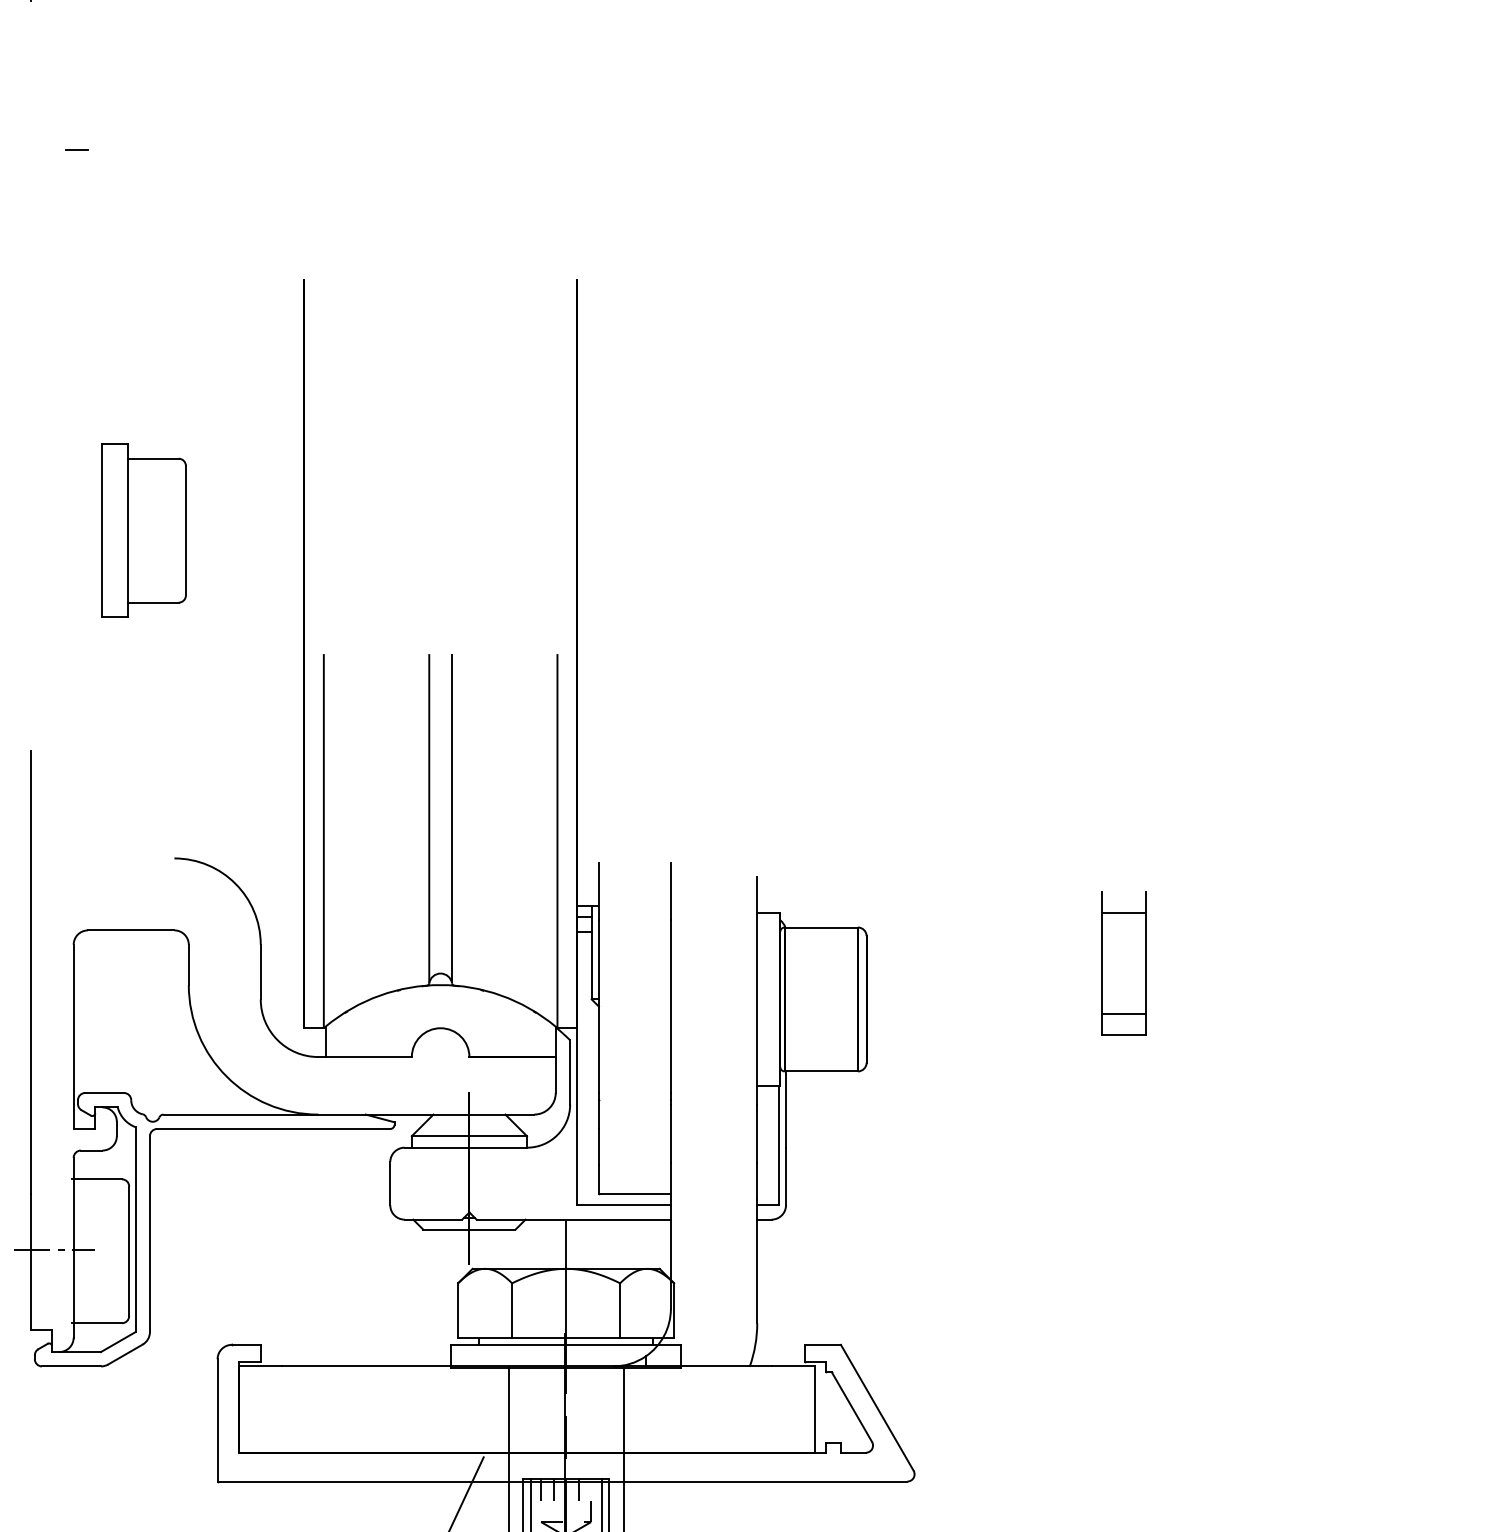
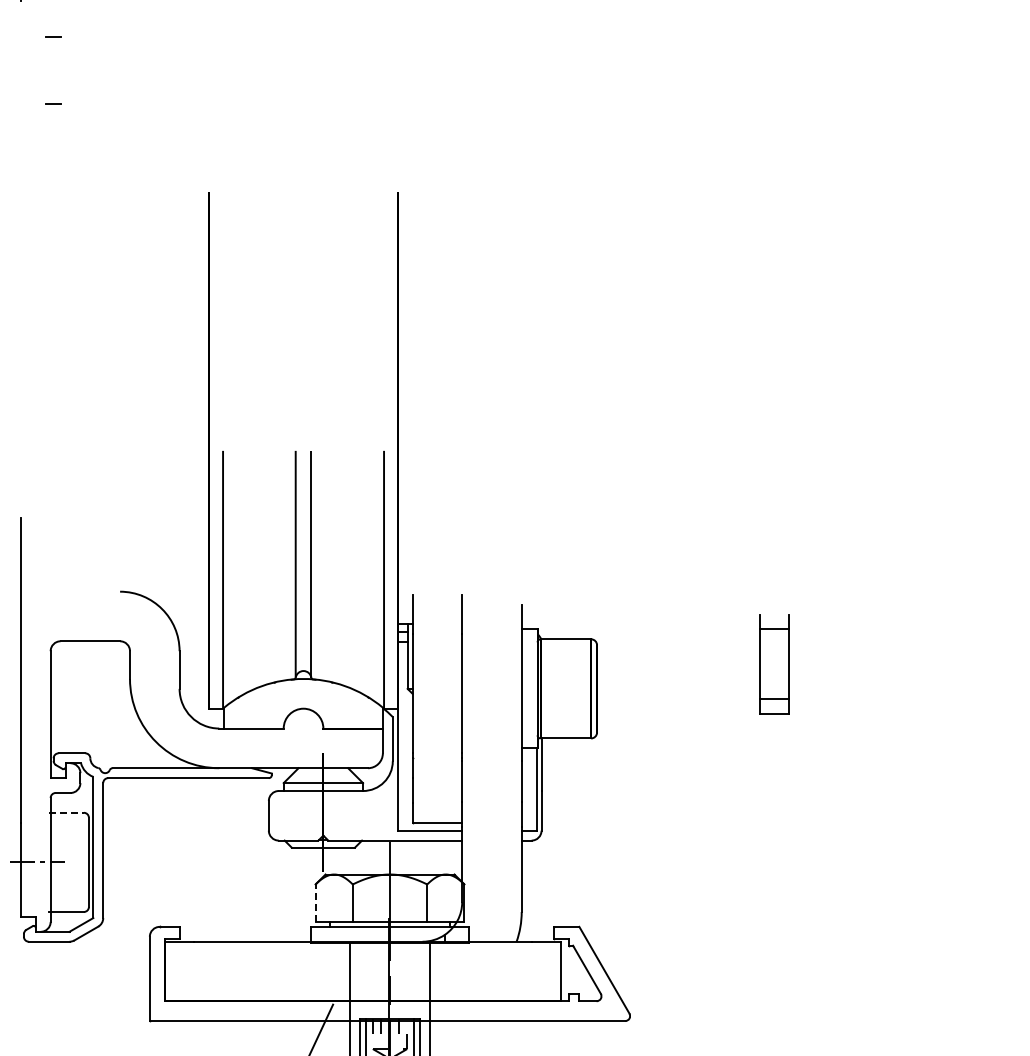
line: (77, 52) -> (53, 36), added
part: (144, 530) -> (99, 365), removed
line: (98, 1178) -> (67, 812), solid -> dashed
line: (457, 1310) -> (315, 903), solid -> dashed

